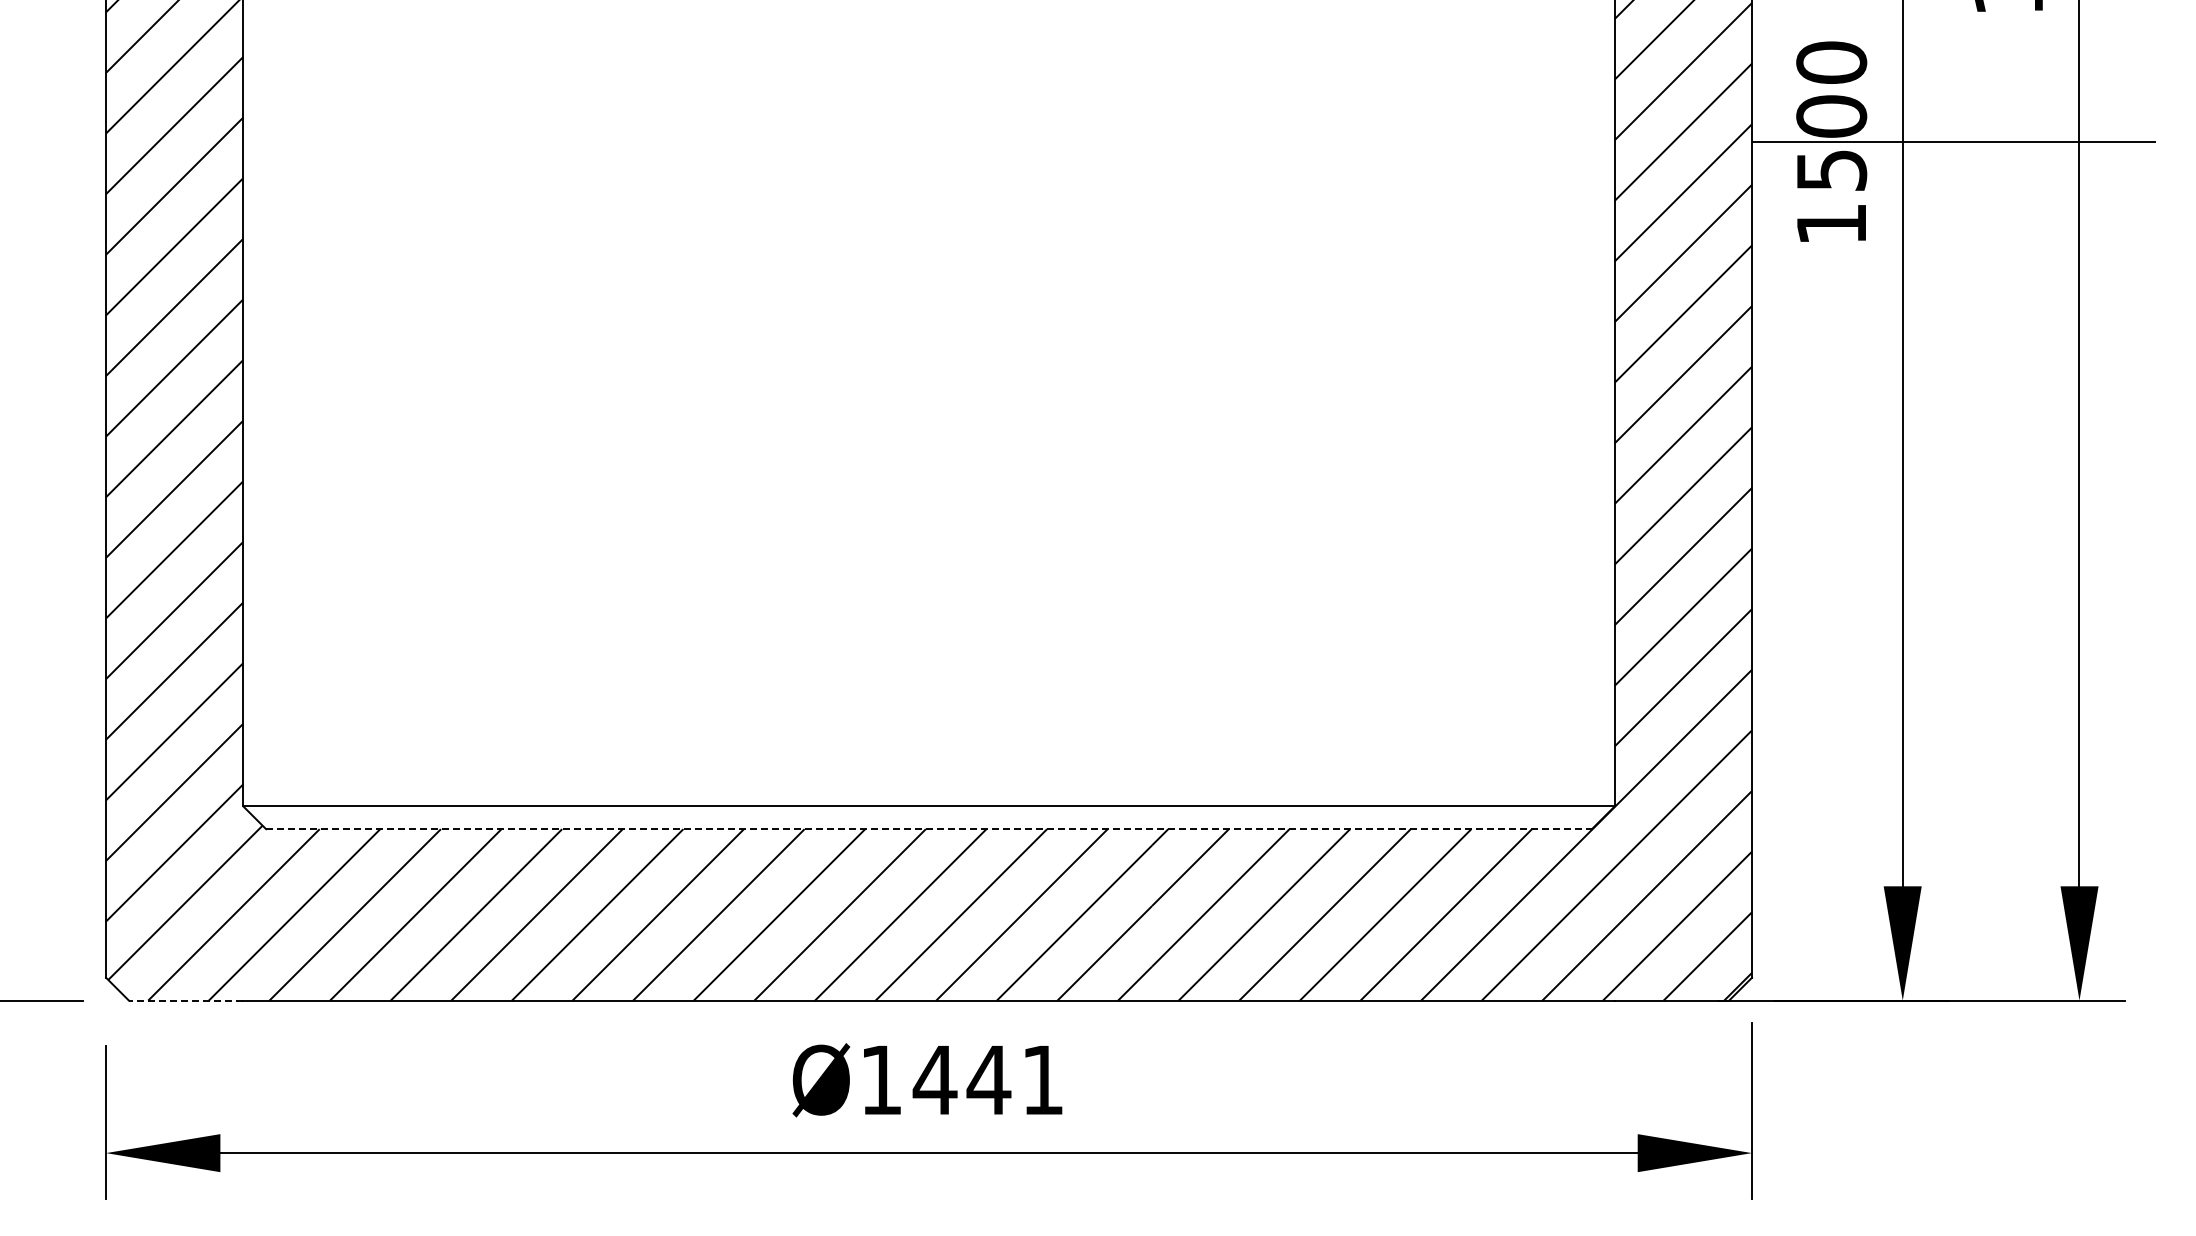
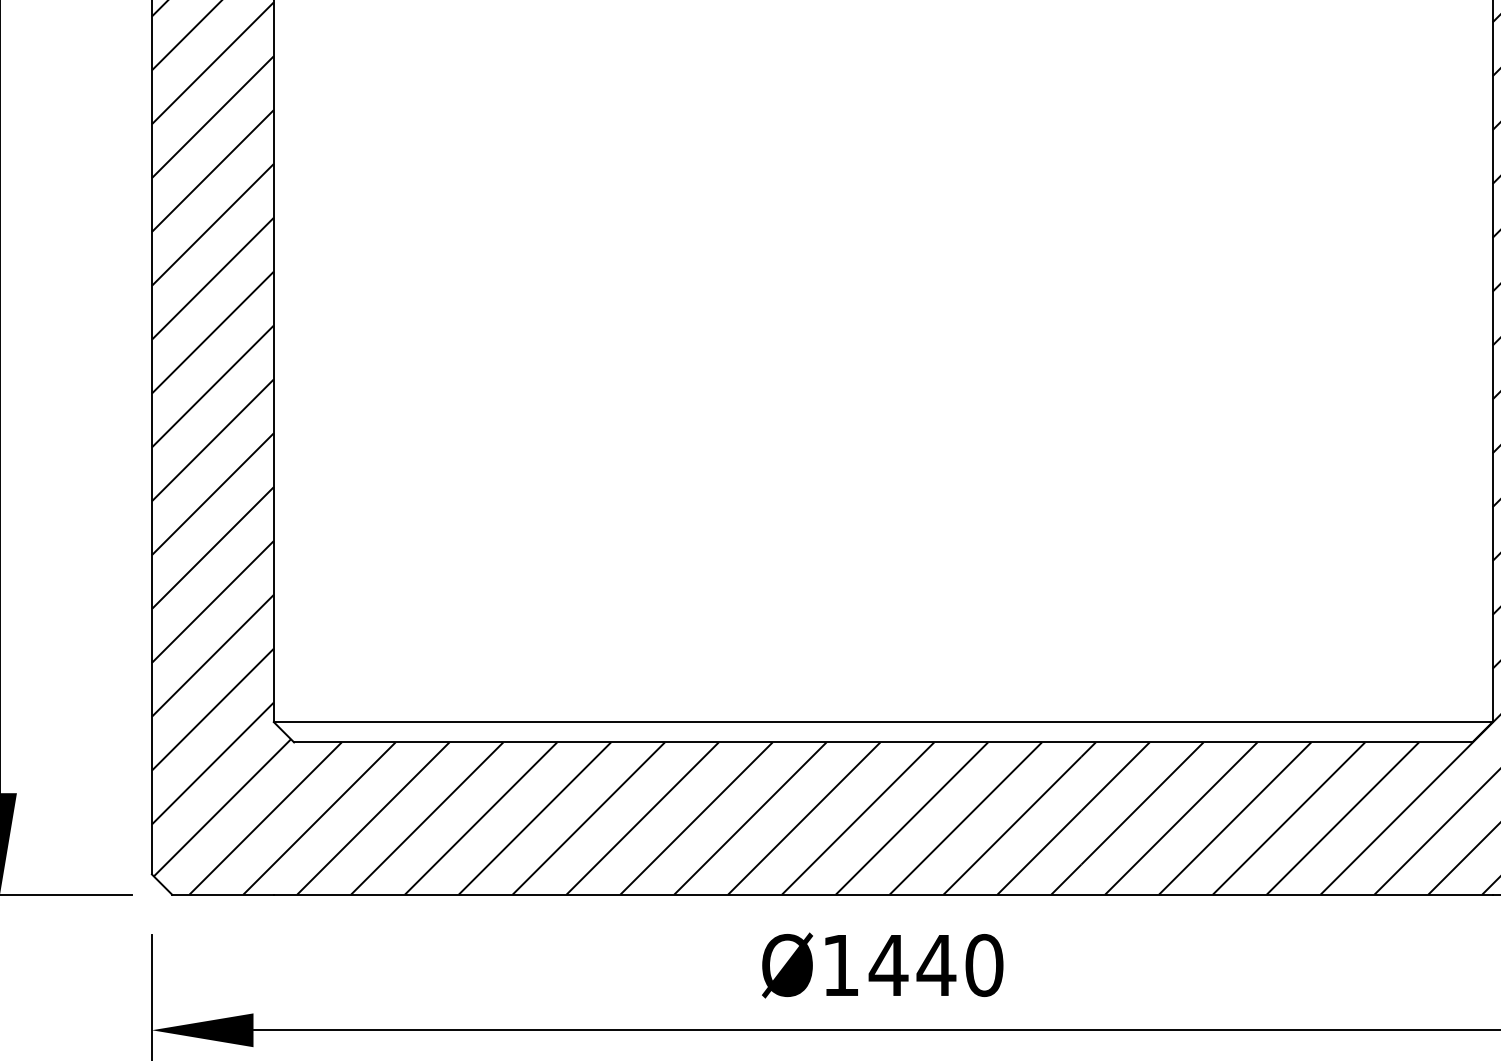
line: (929, 829) -> (883, 742), dashed -> solid
line: (185, 1000) -> (222, 894), dashed -> solid
text: (1042, 1079) -> (984, 964), Ø1441 -> Ø1440

